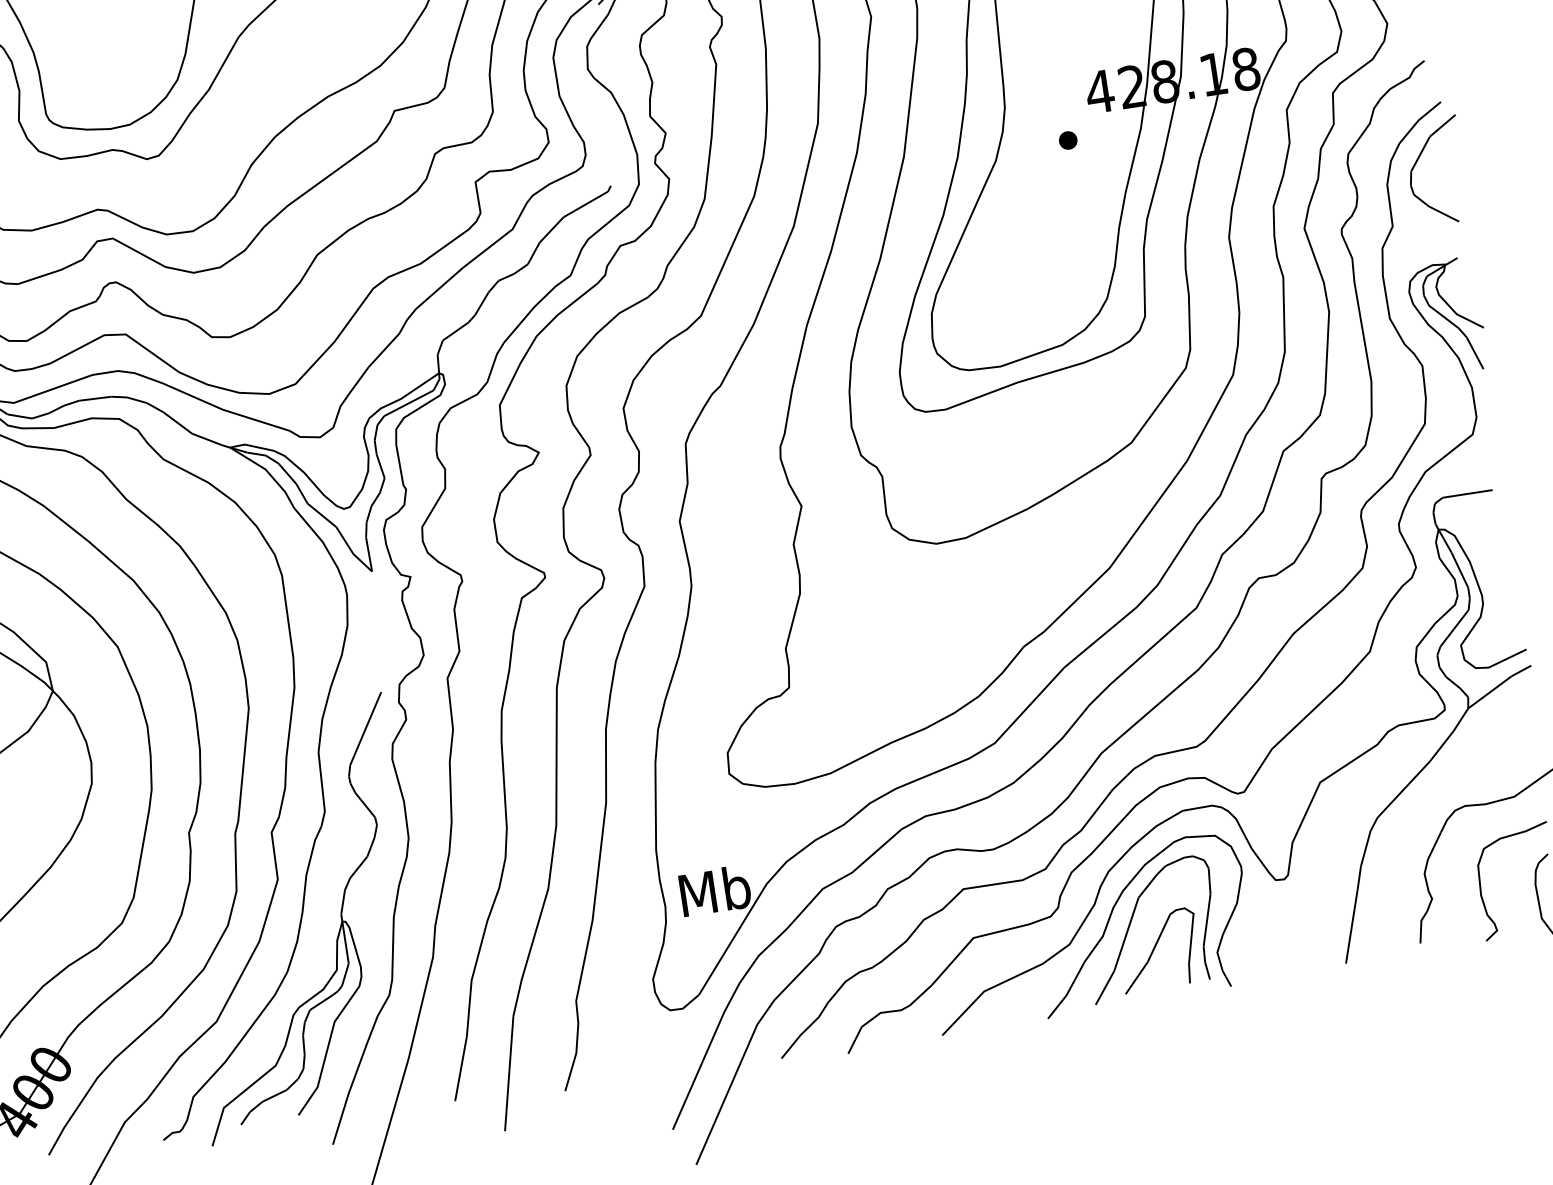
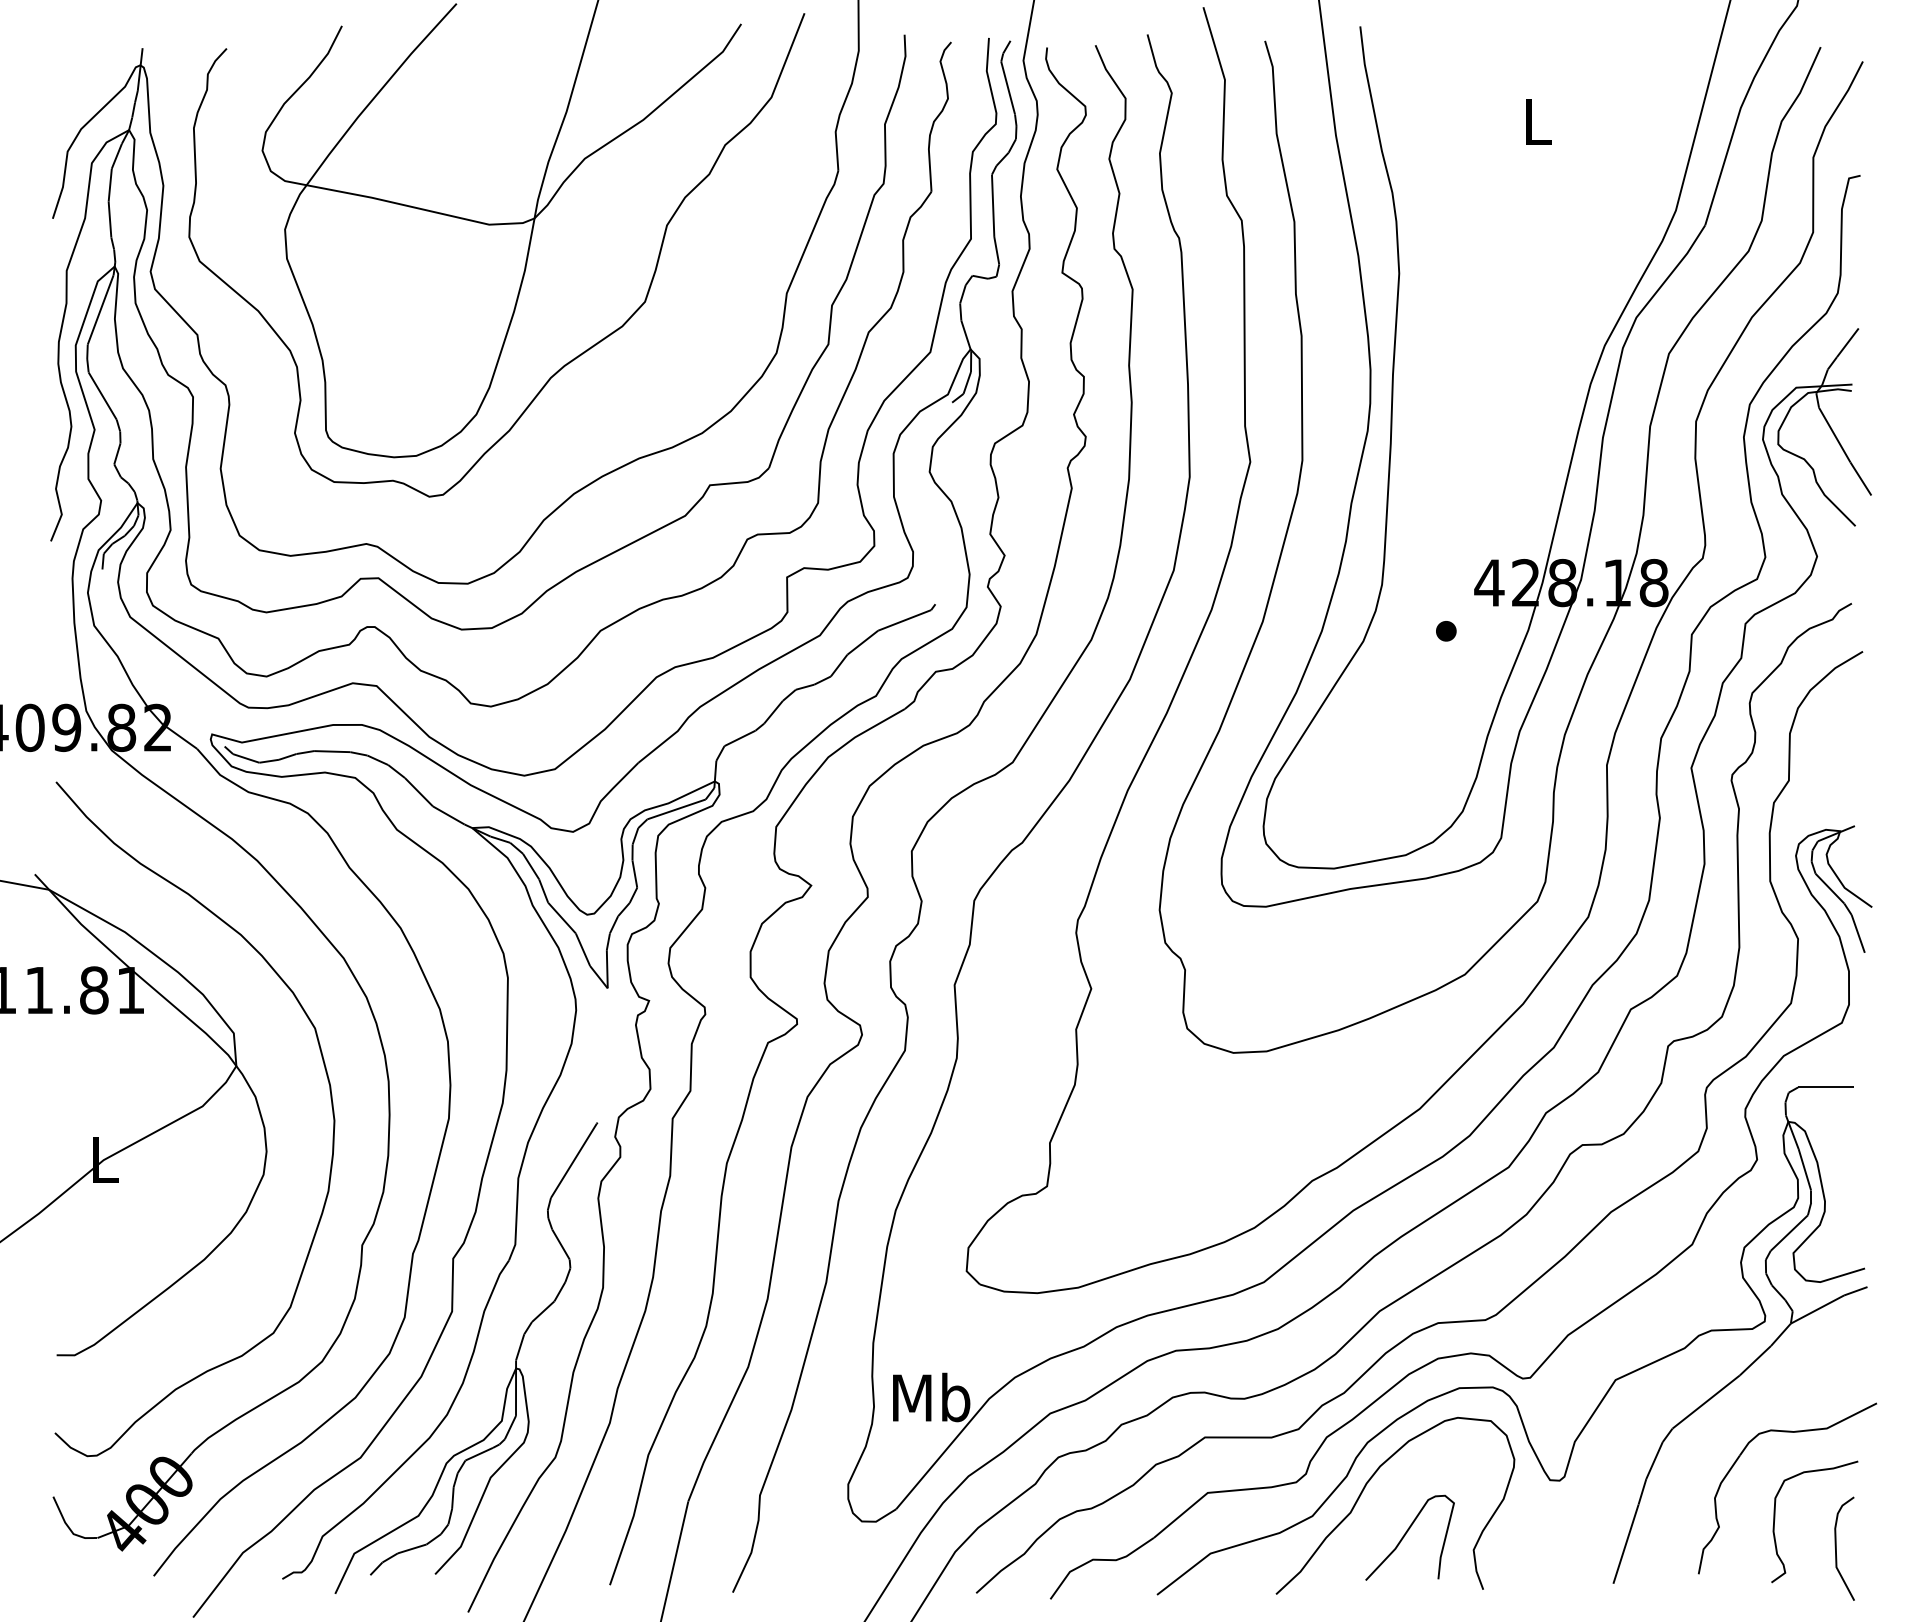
curve: (1417, 162) -> (1826, 714), removed
curve: (1130, 923) -> (1383, 1503), removed

